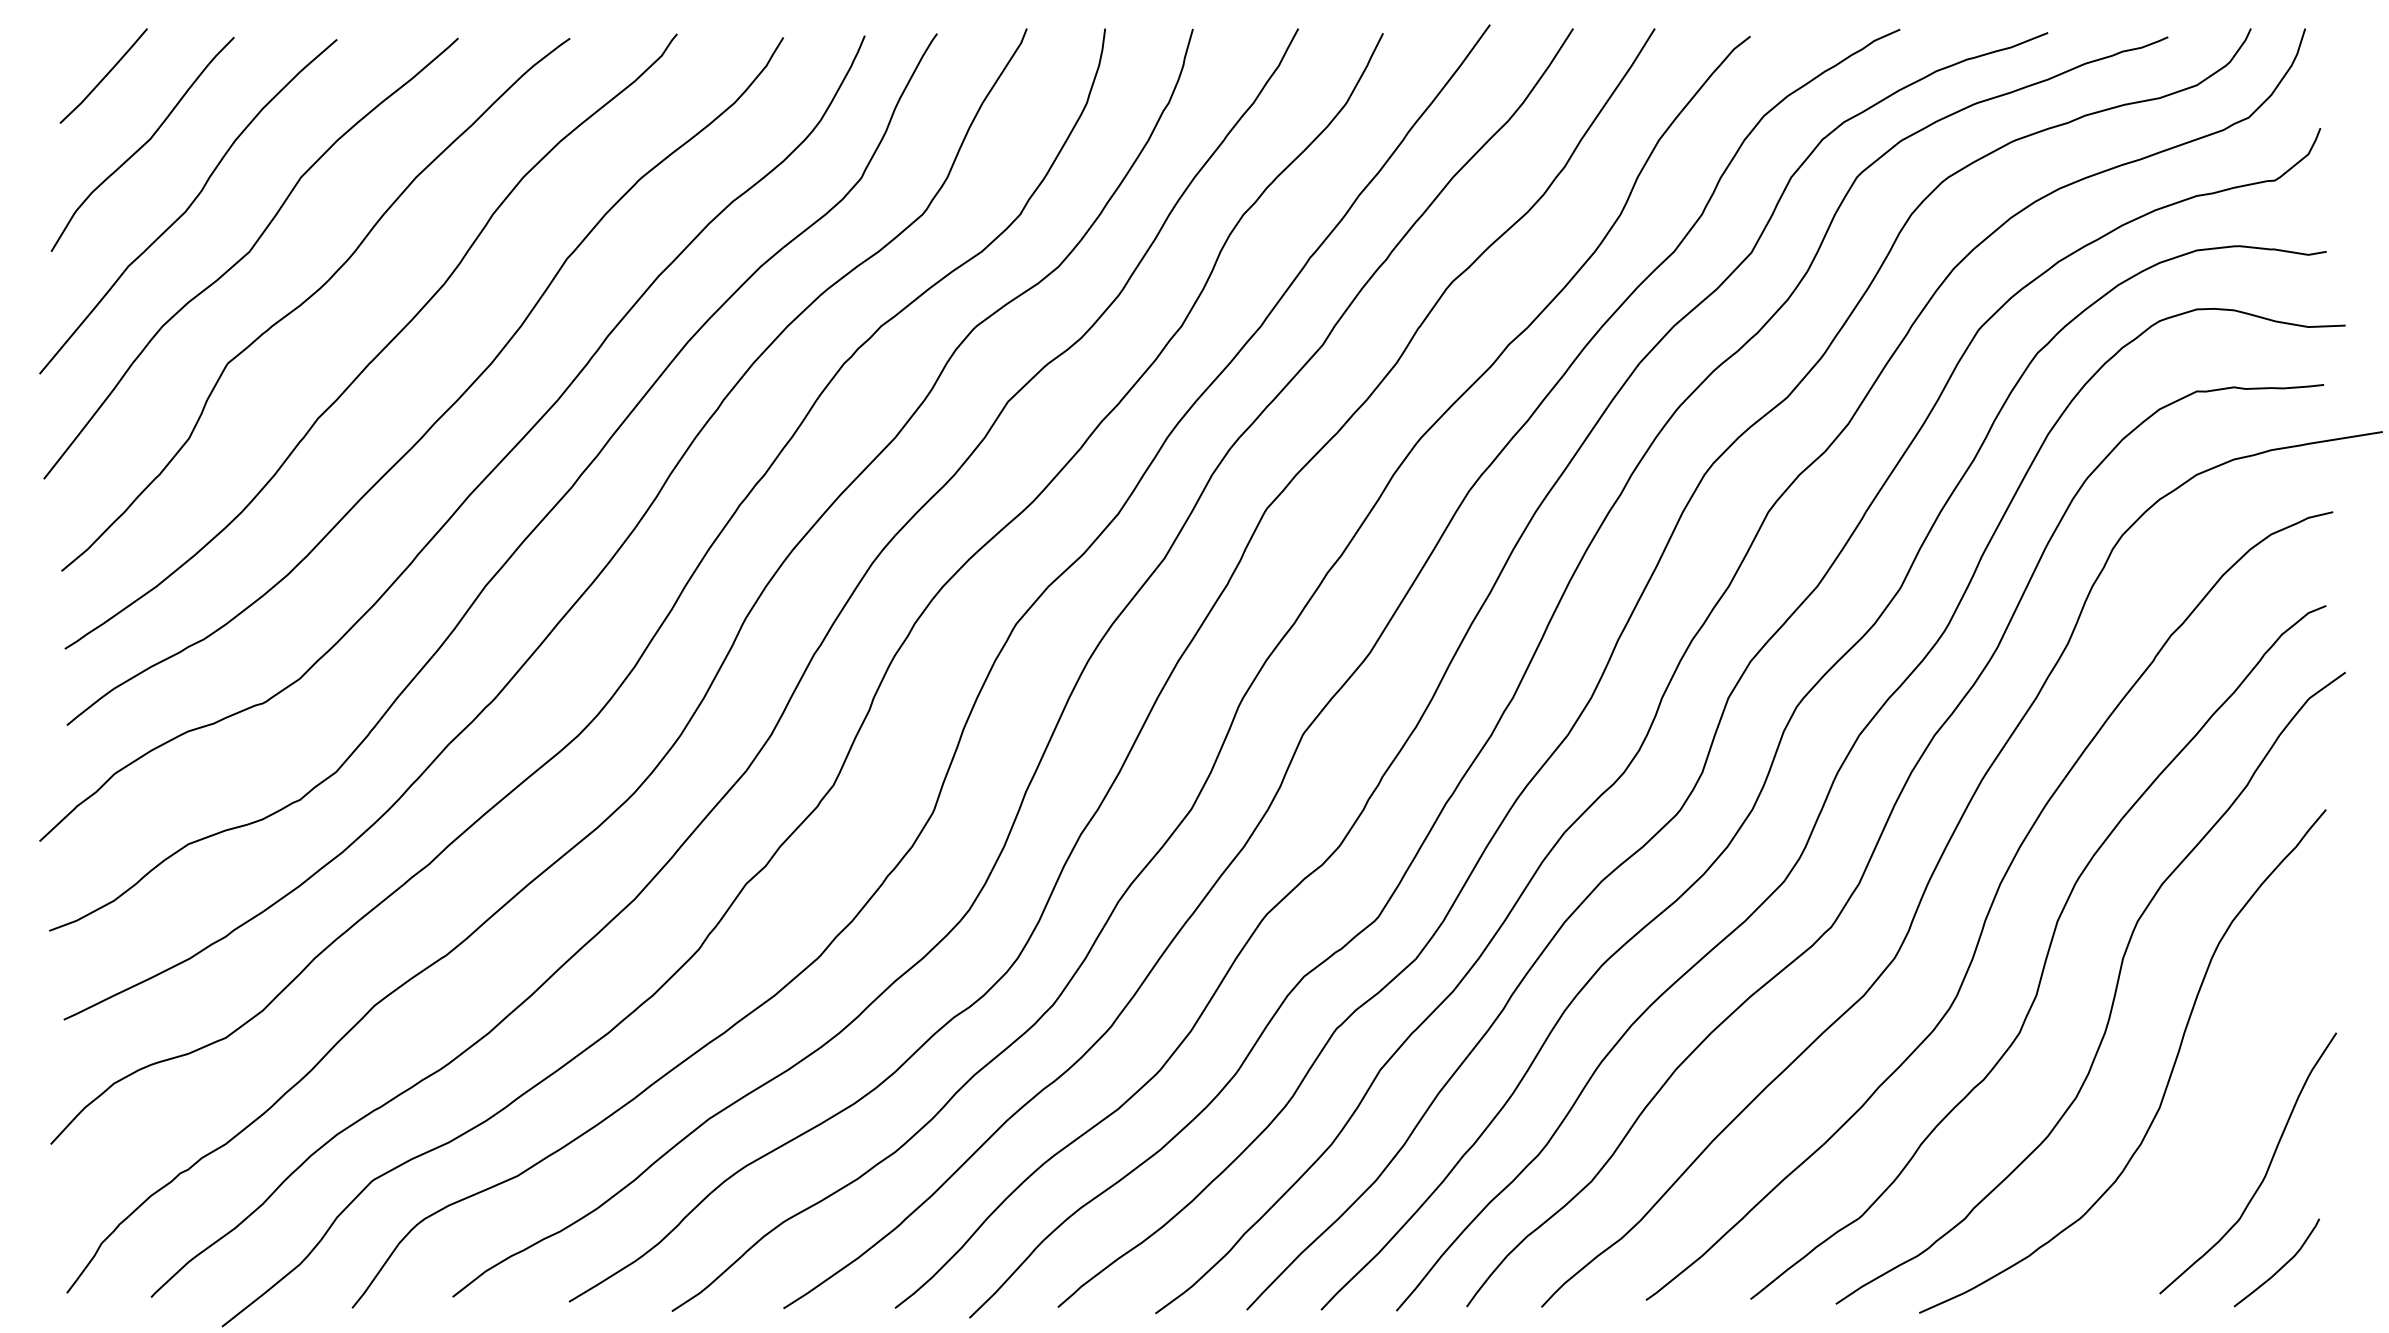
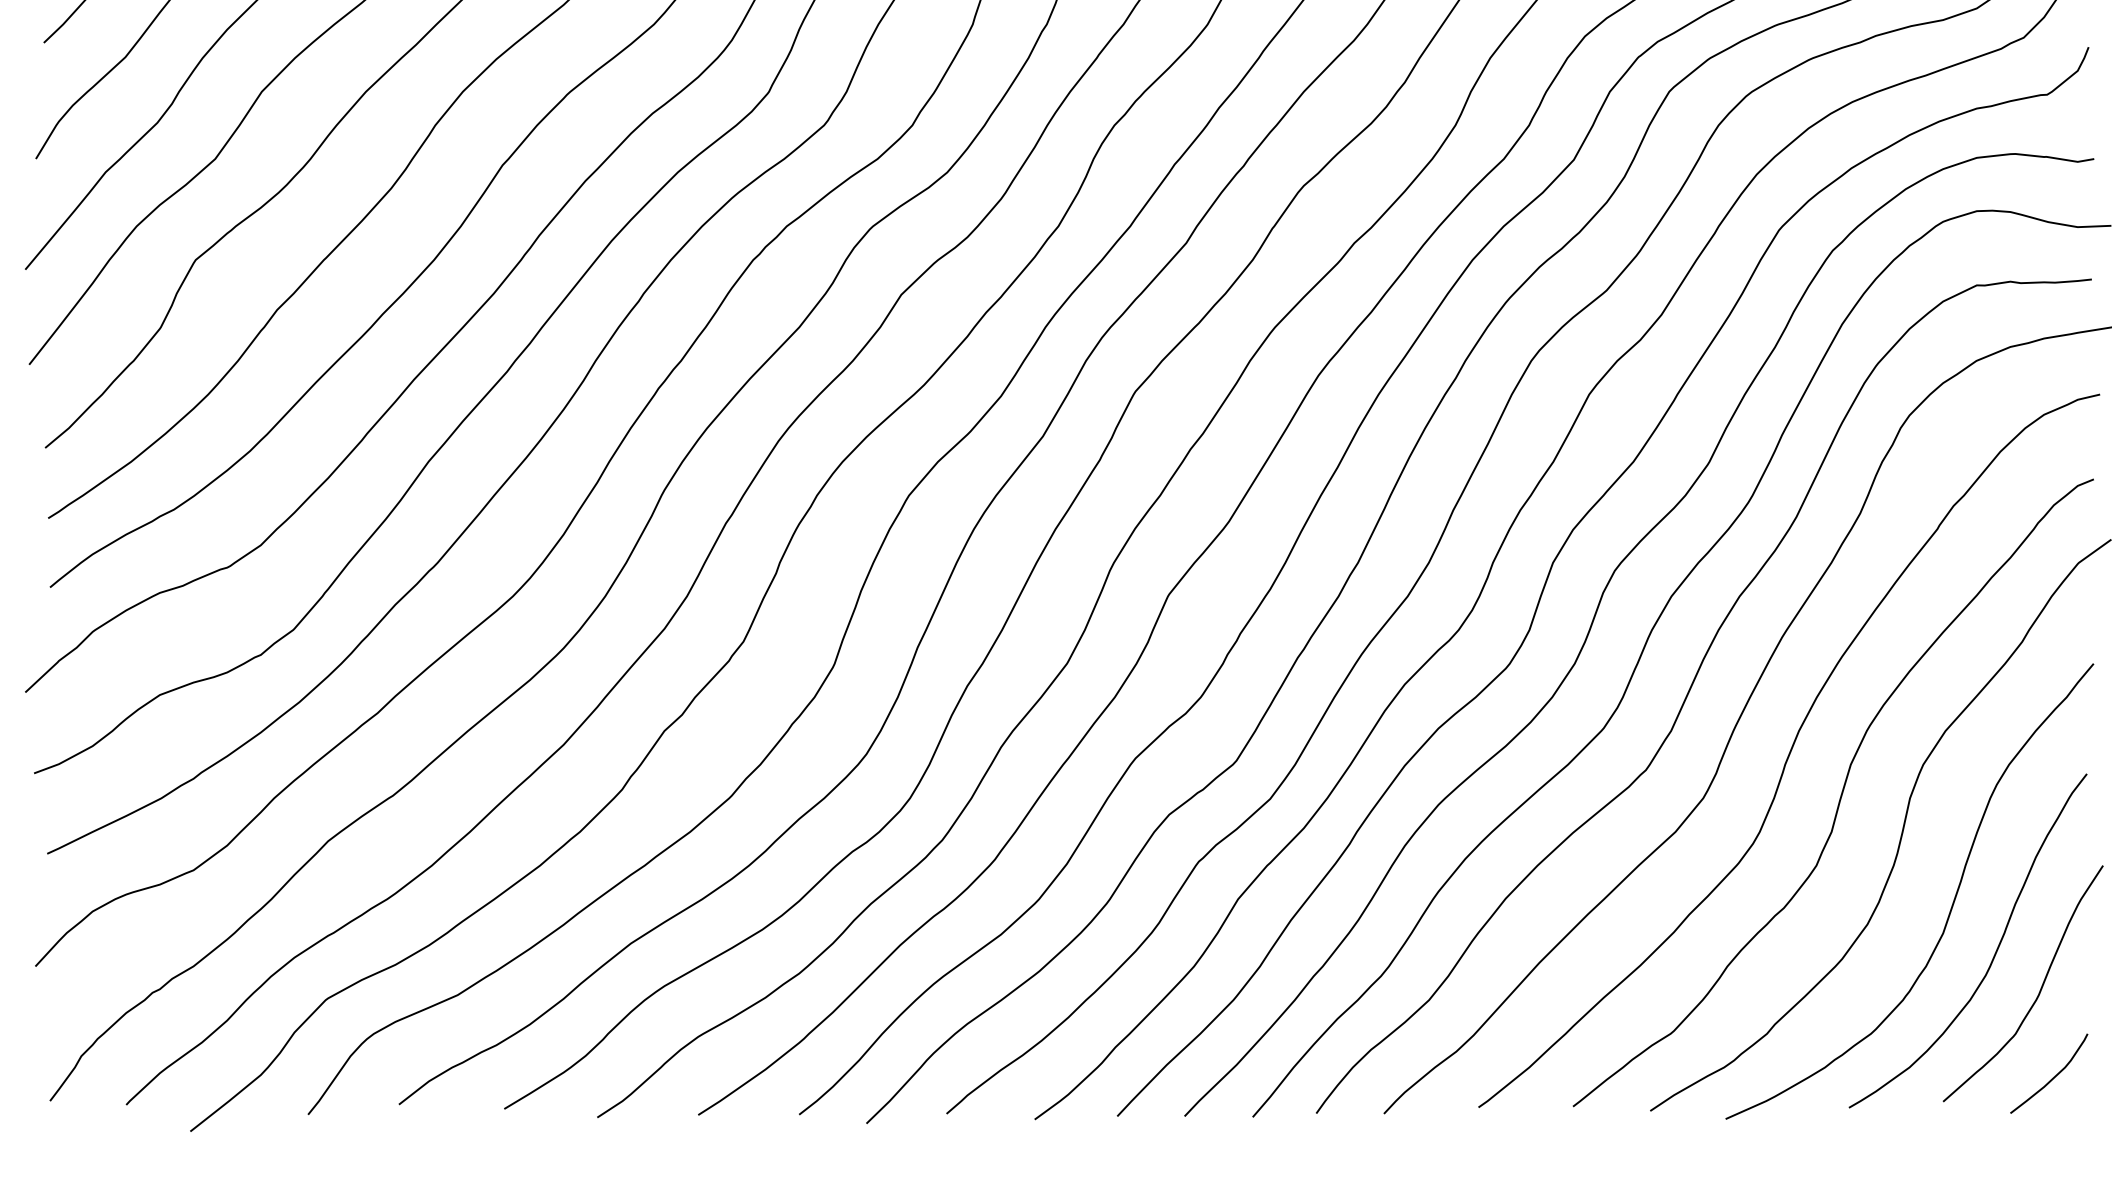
curve: (2217, 1127) -> (1995, 951), added

